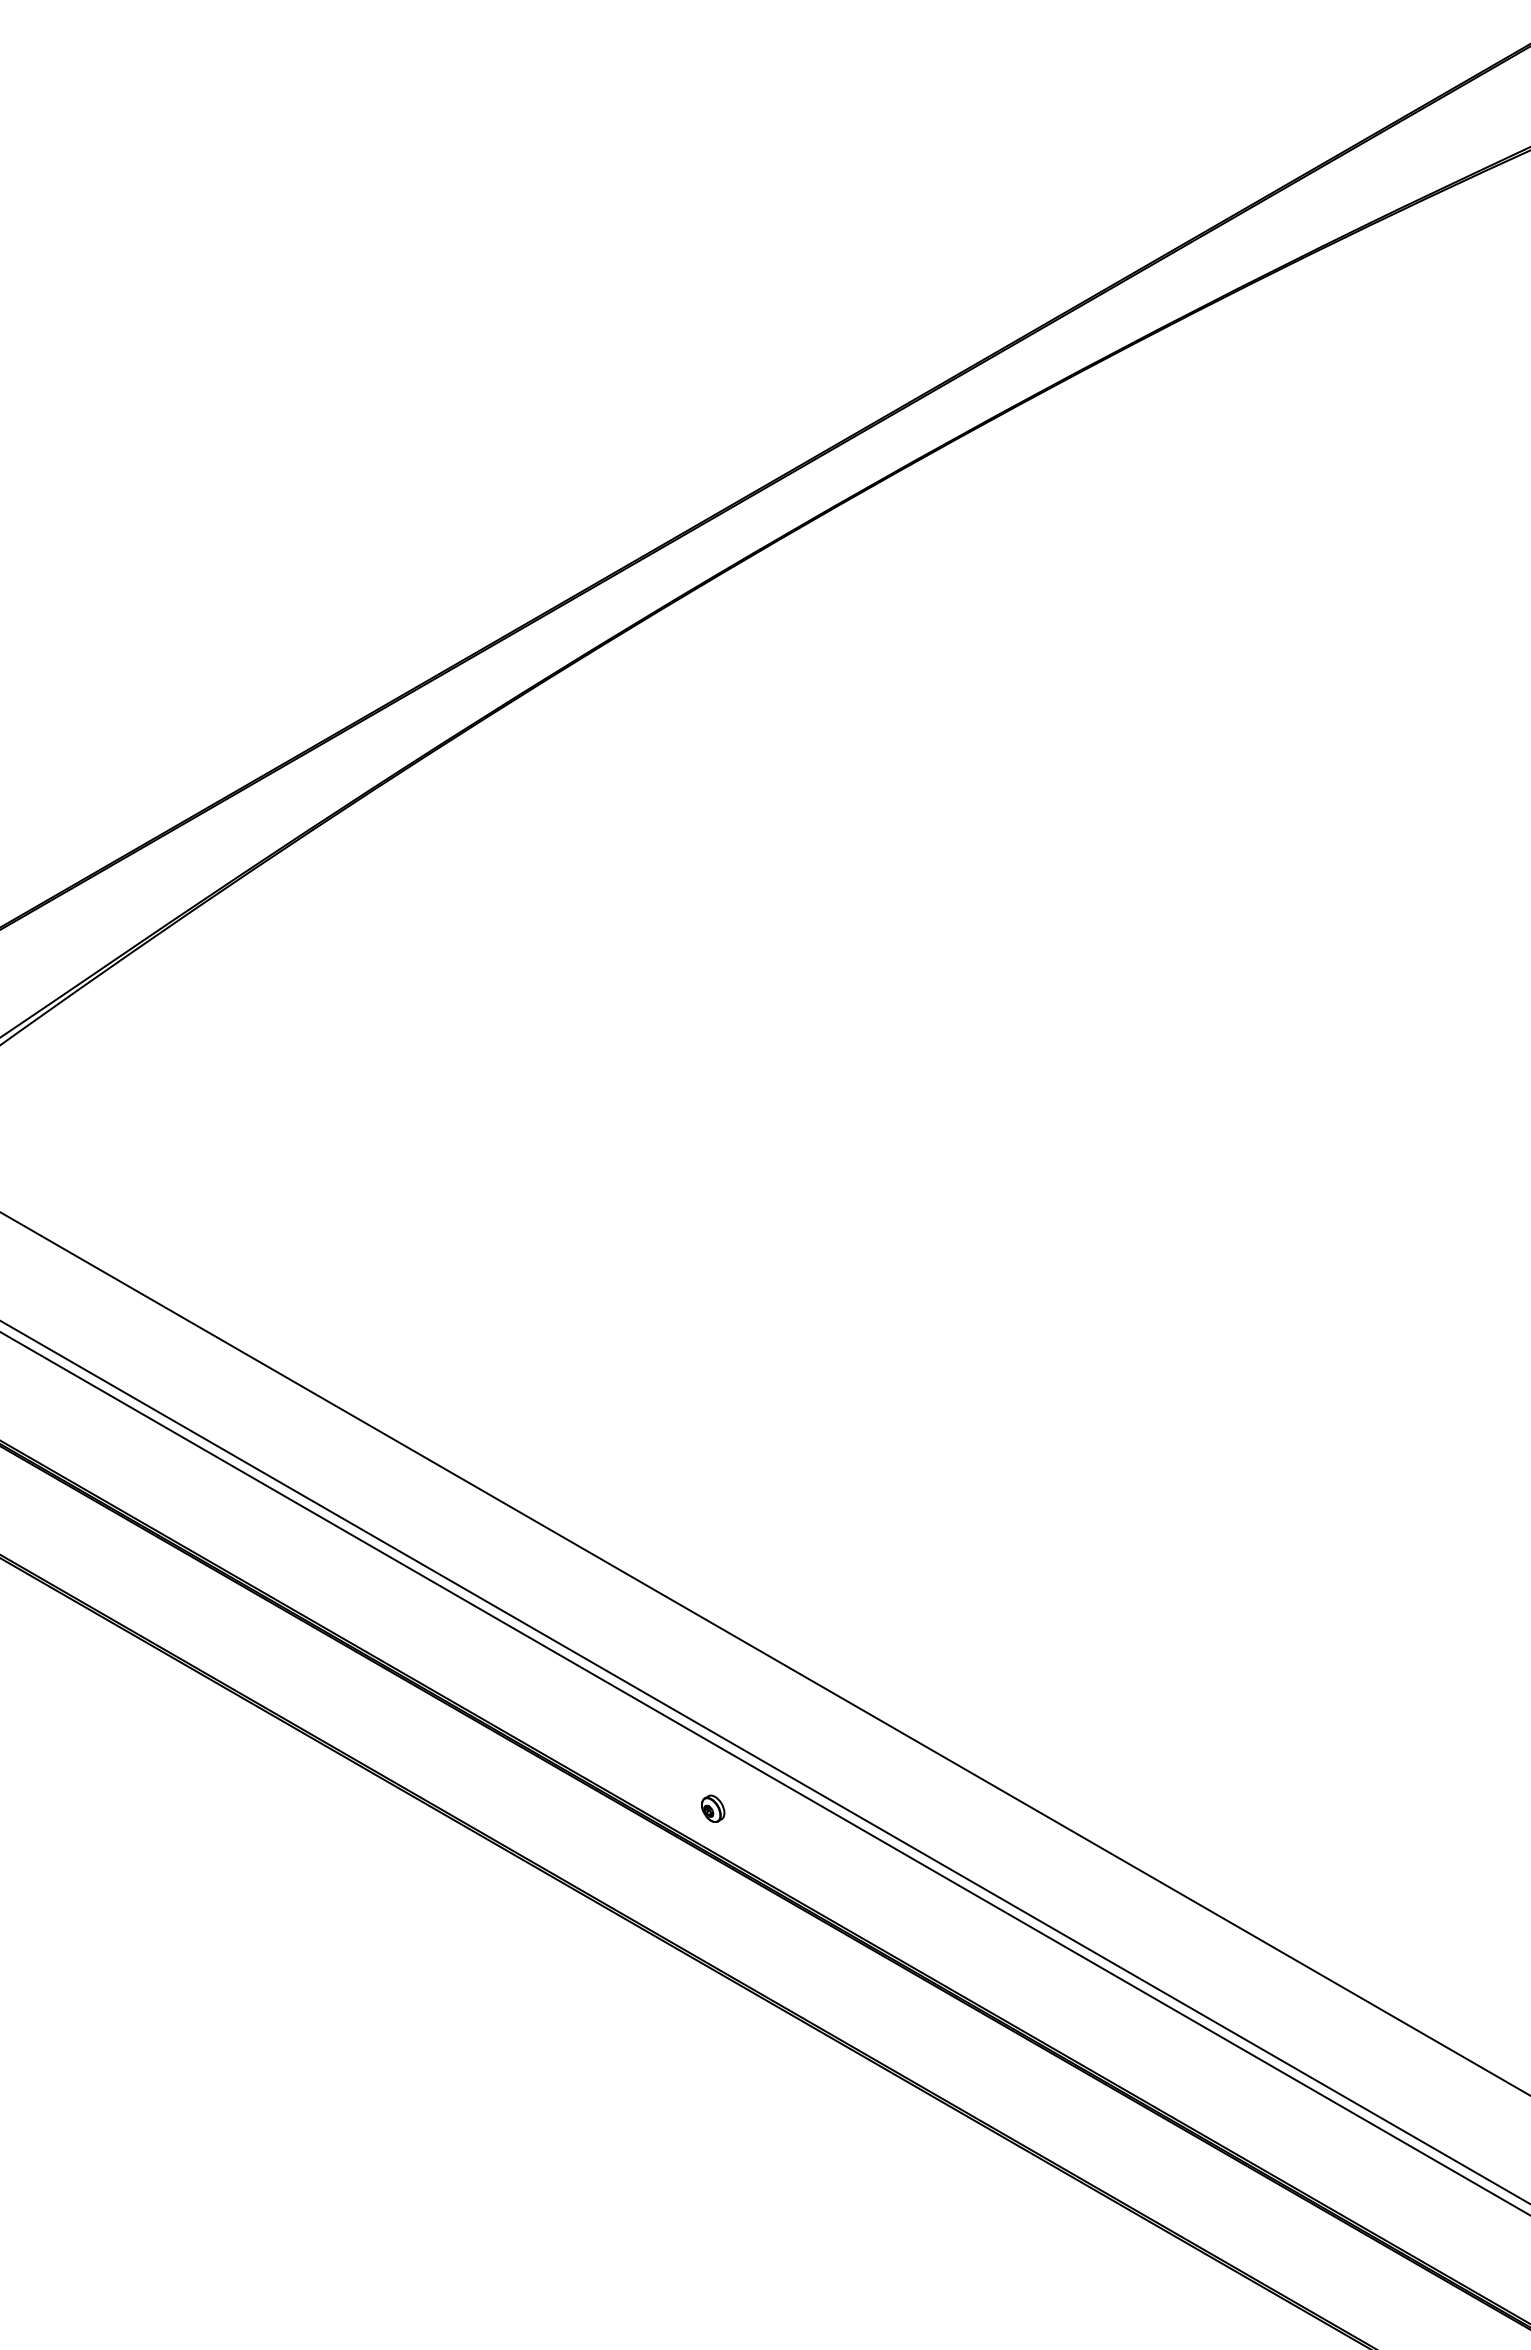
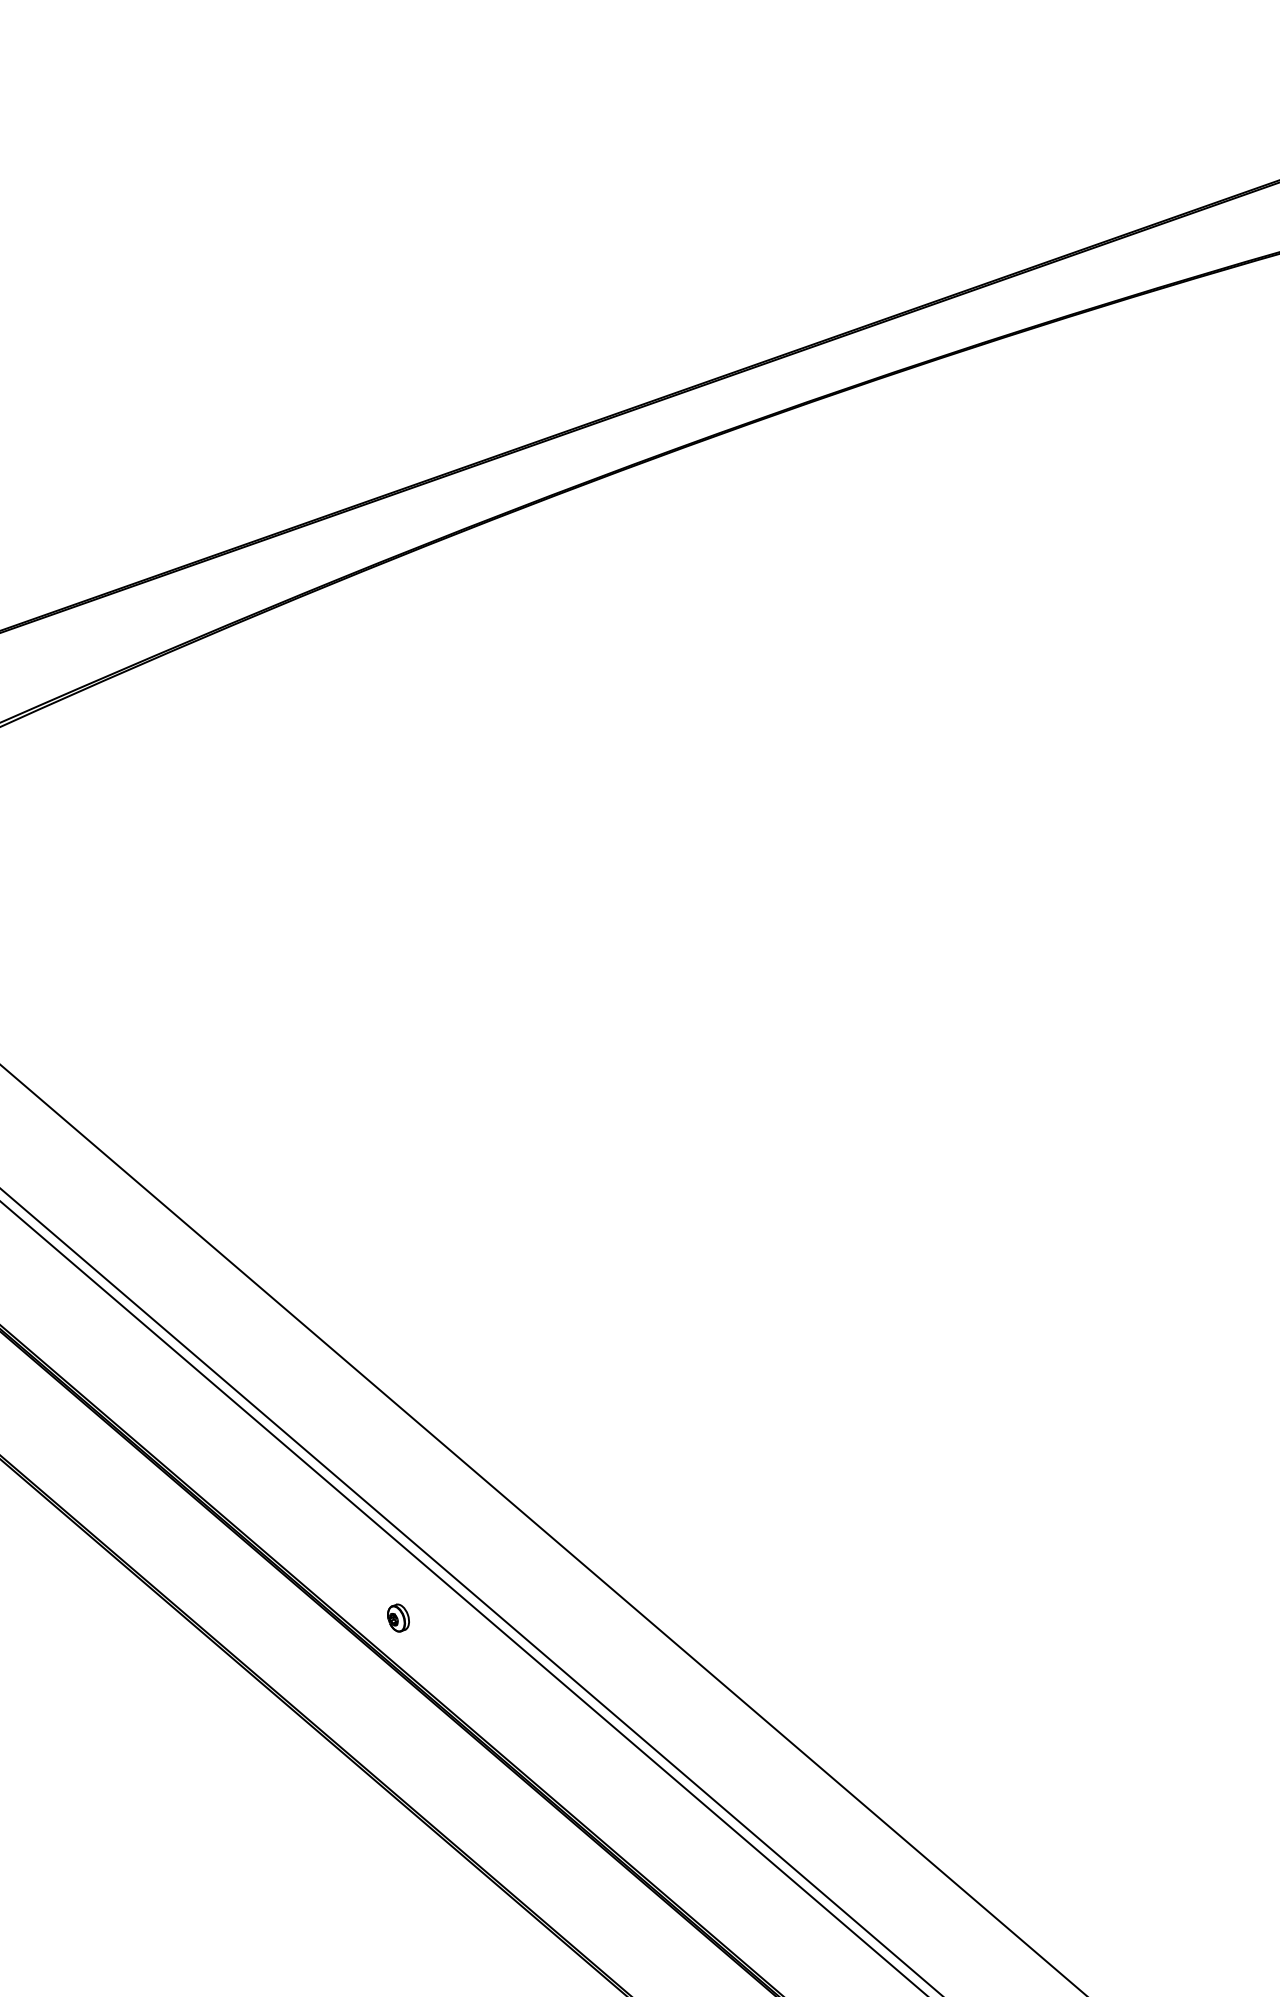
part: (713, 1808) -> (398, 1617), moved

